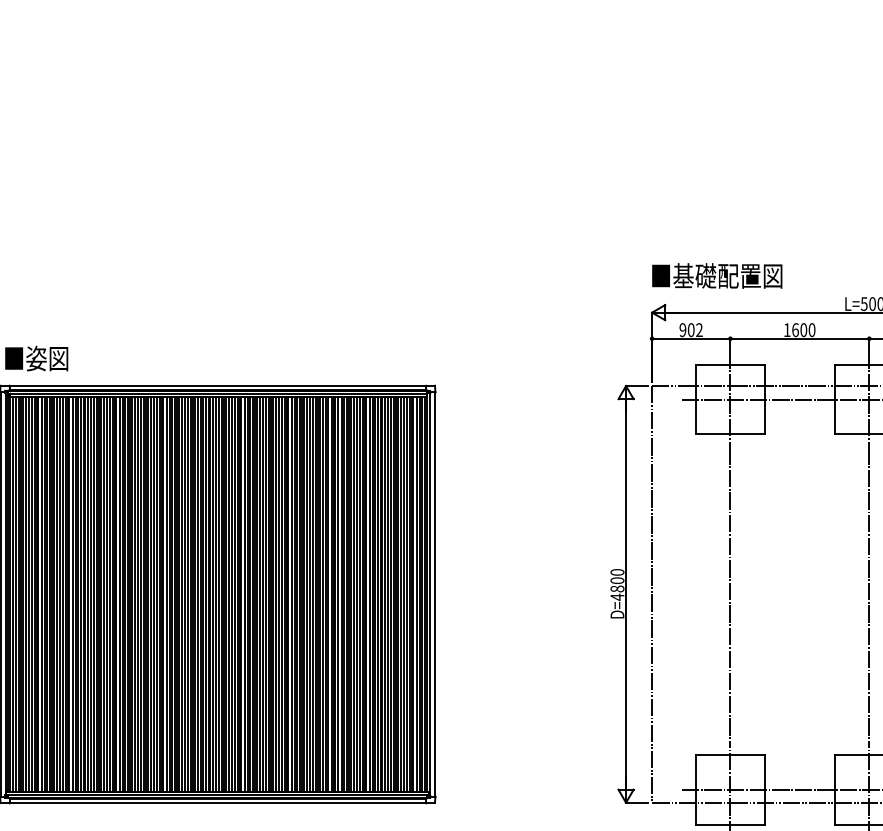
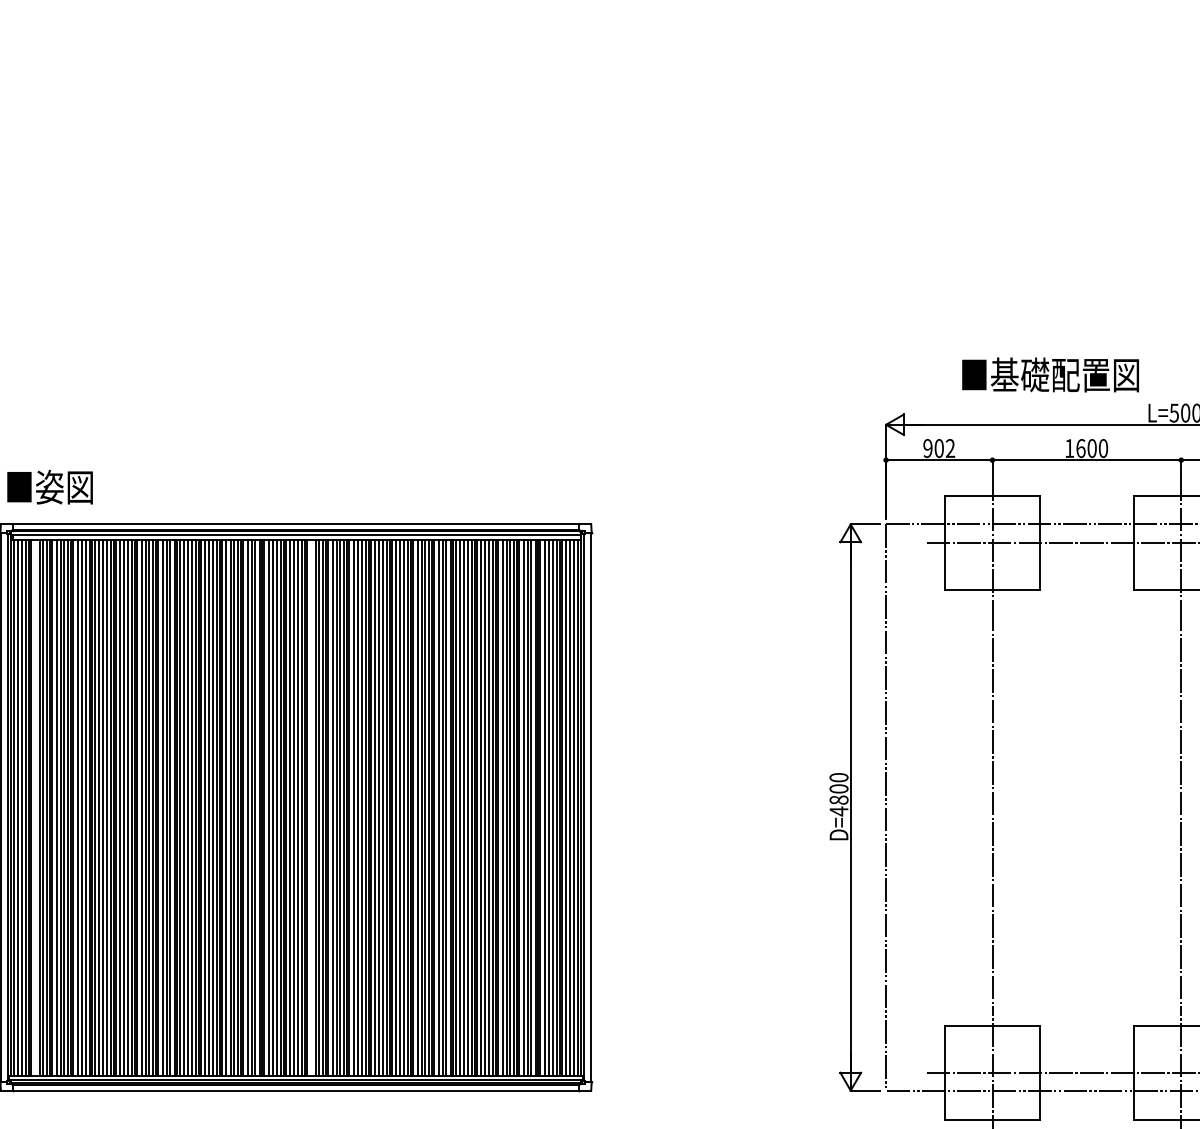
text: (717, 275) -> (1050, 374), moved
line: (25, 594) -> (35, 807), removed
line: (229, 594) -> (311, 807), removed

